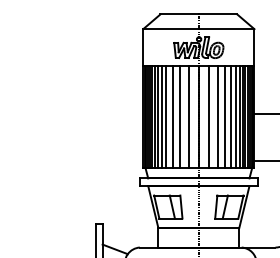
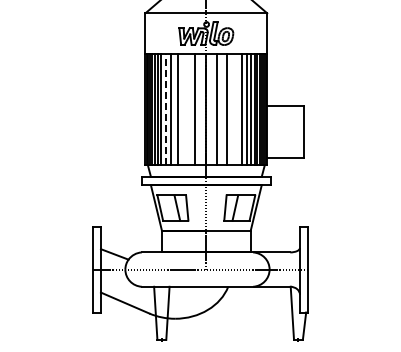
line: (161, 117) -> (165, 109), solid -> dashed
line: (179, 117) -> (185, 109), removed
line: (225, 117) -> (235, 109), removed

